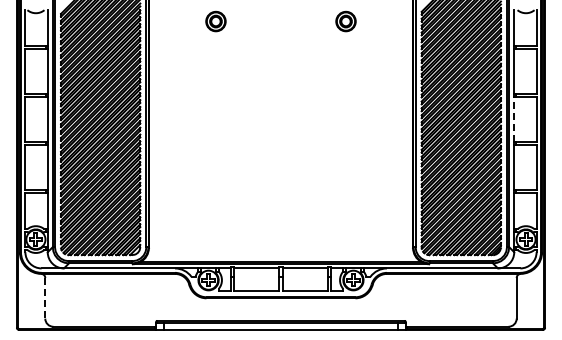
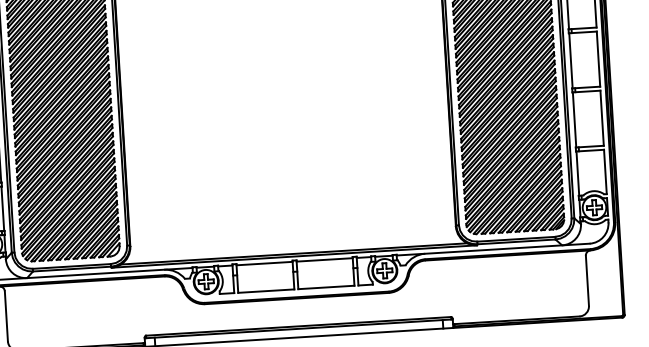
line: (514, 119) -> (571, 60), dashed -> solid
line: (45, 298) -> (6, 316), dashed -> solid

